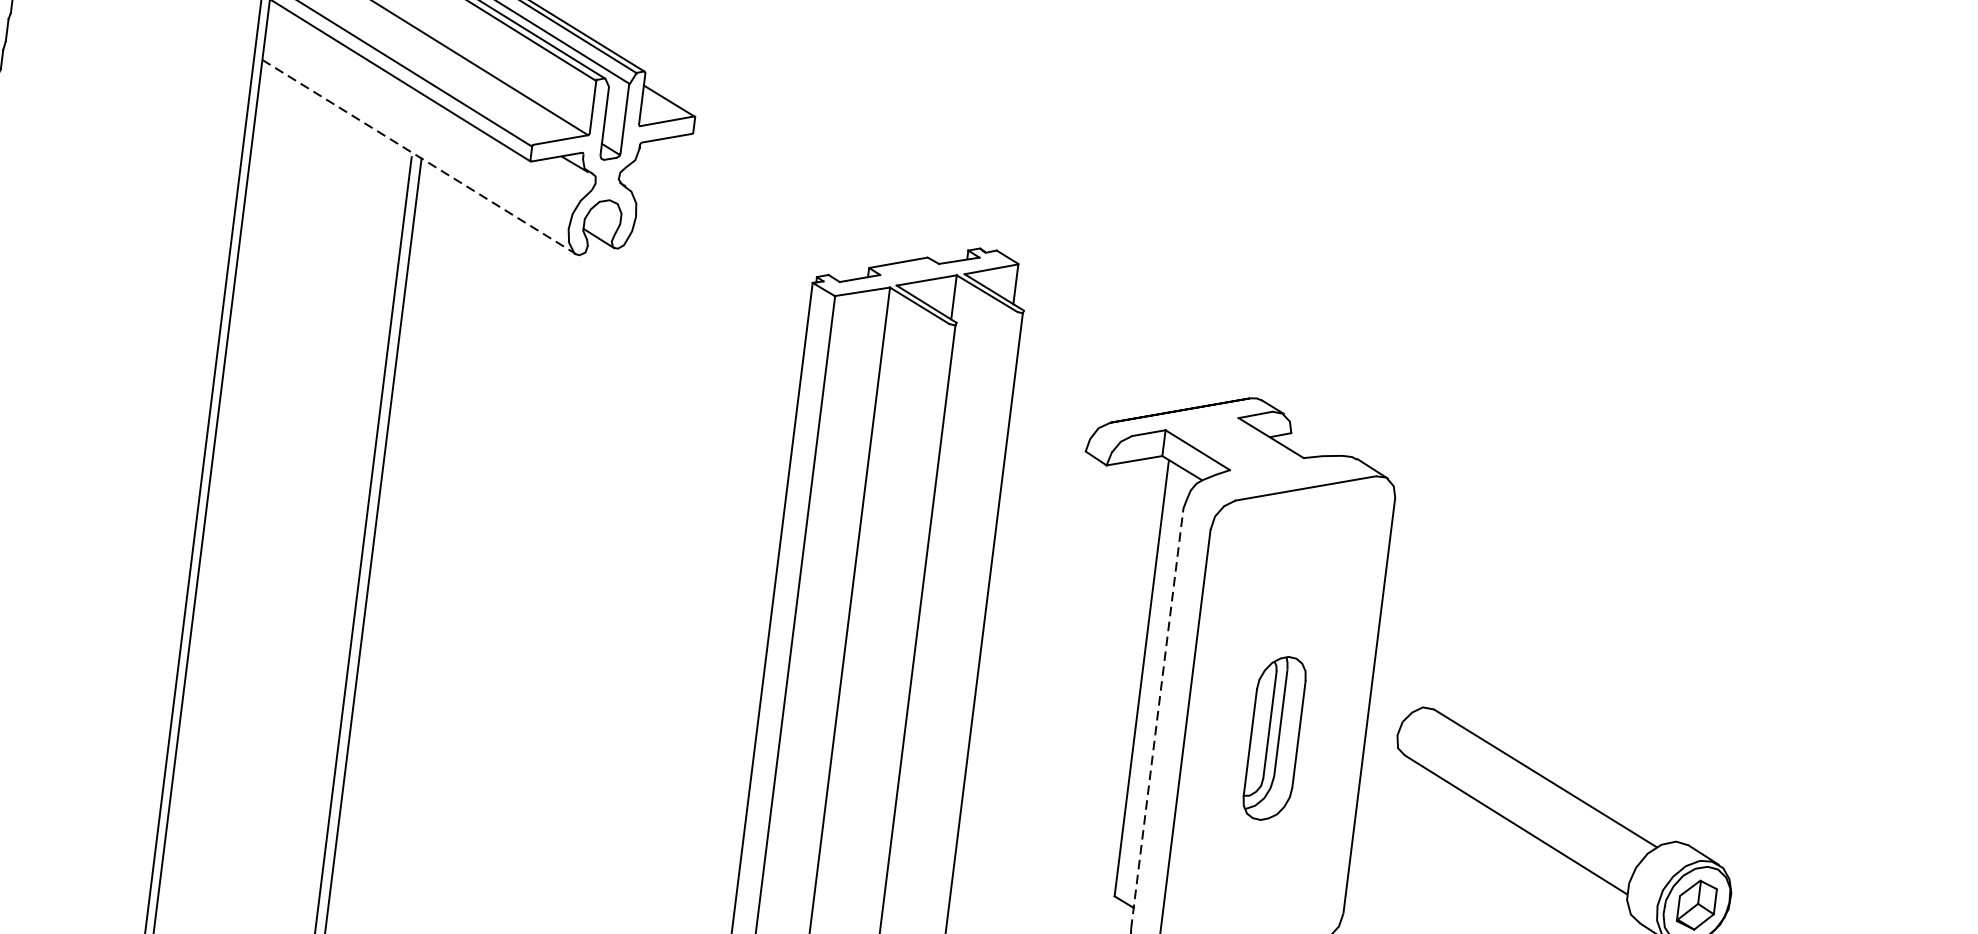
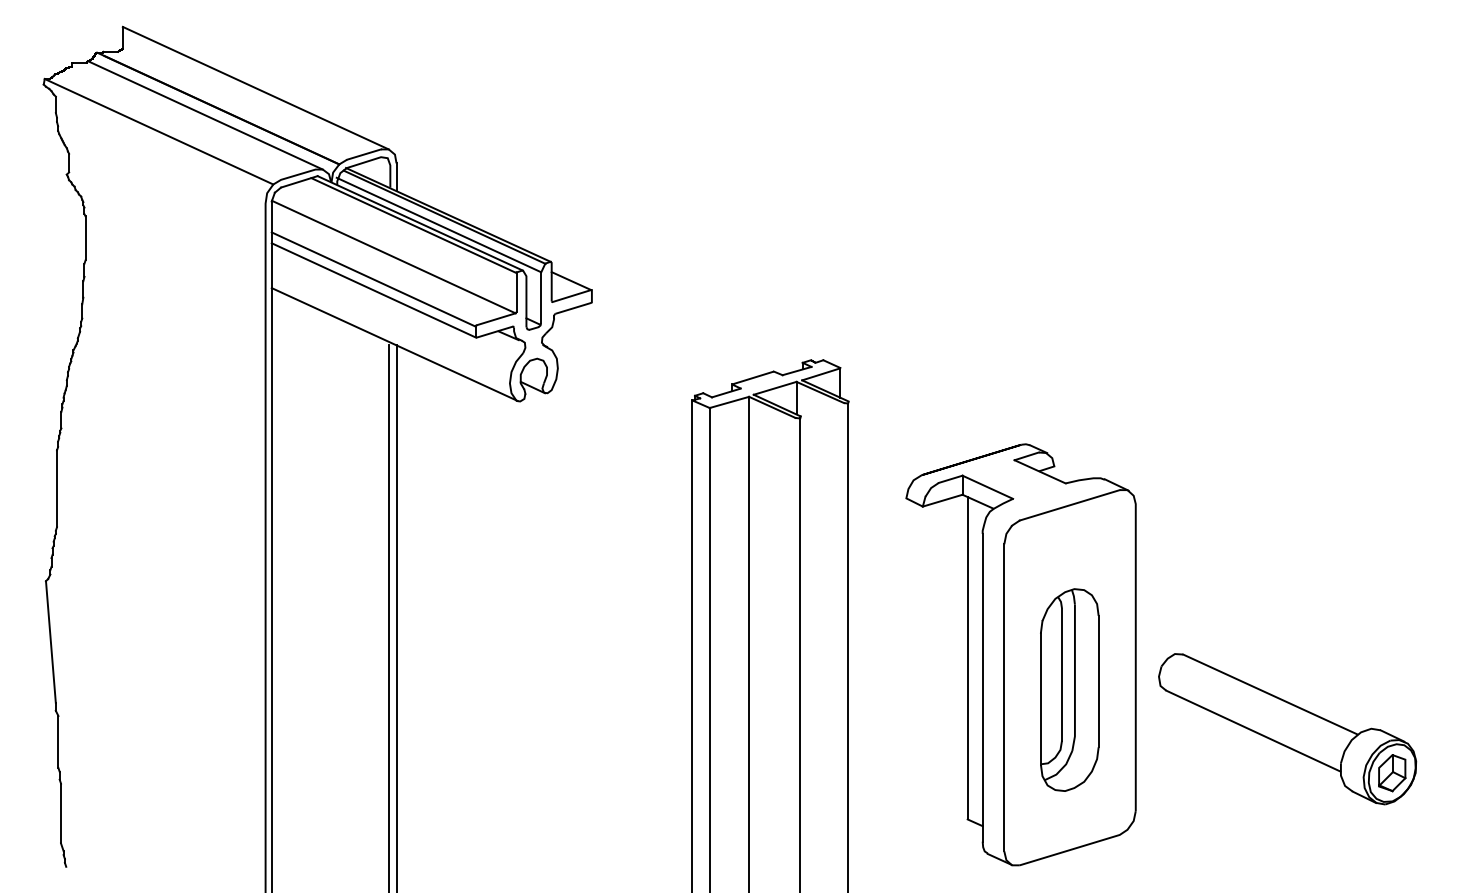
line: (420, 157) -> (395, 344), dashed -> solid
line: (1156, 720) -> (982, 687), dashed -> solid
part: (1274, 737) -> (1069, 689), size x1.67

